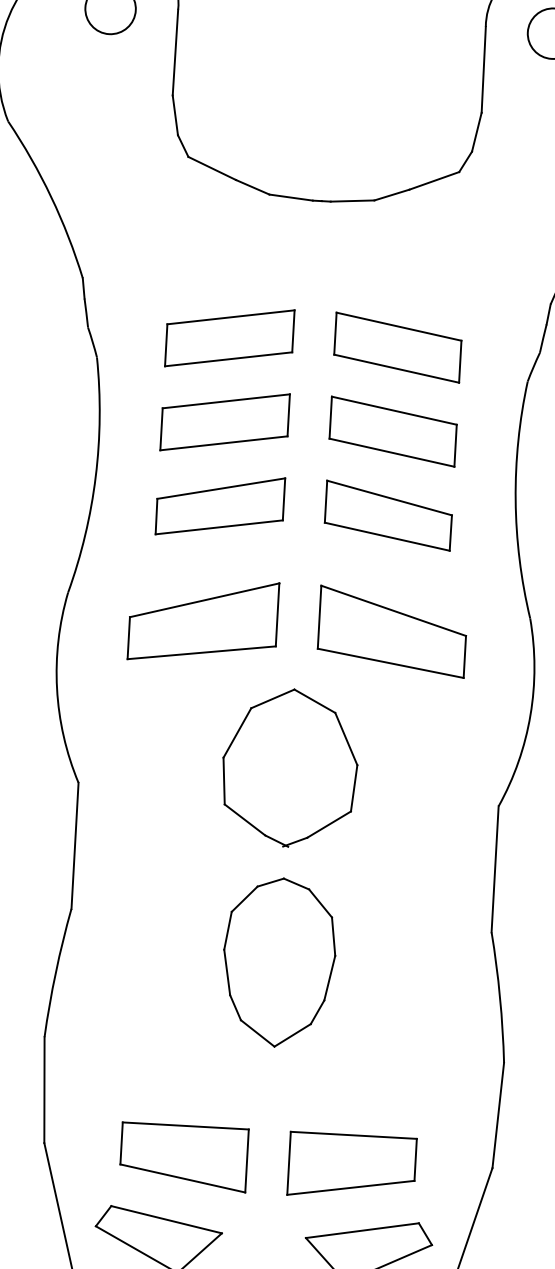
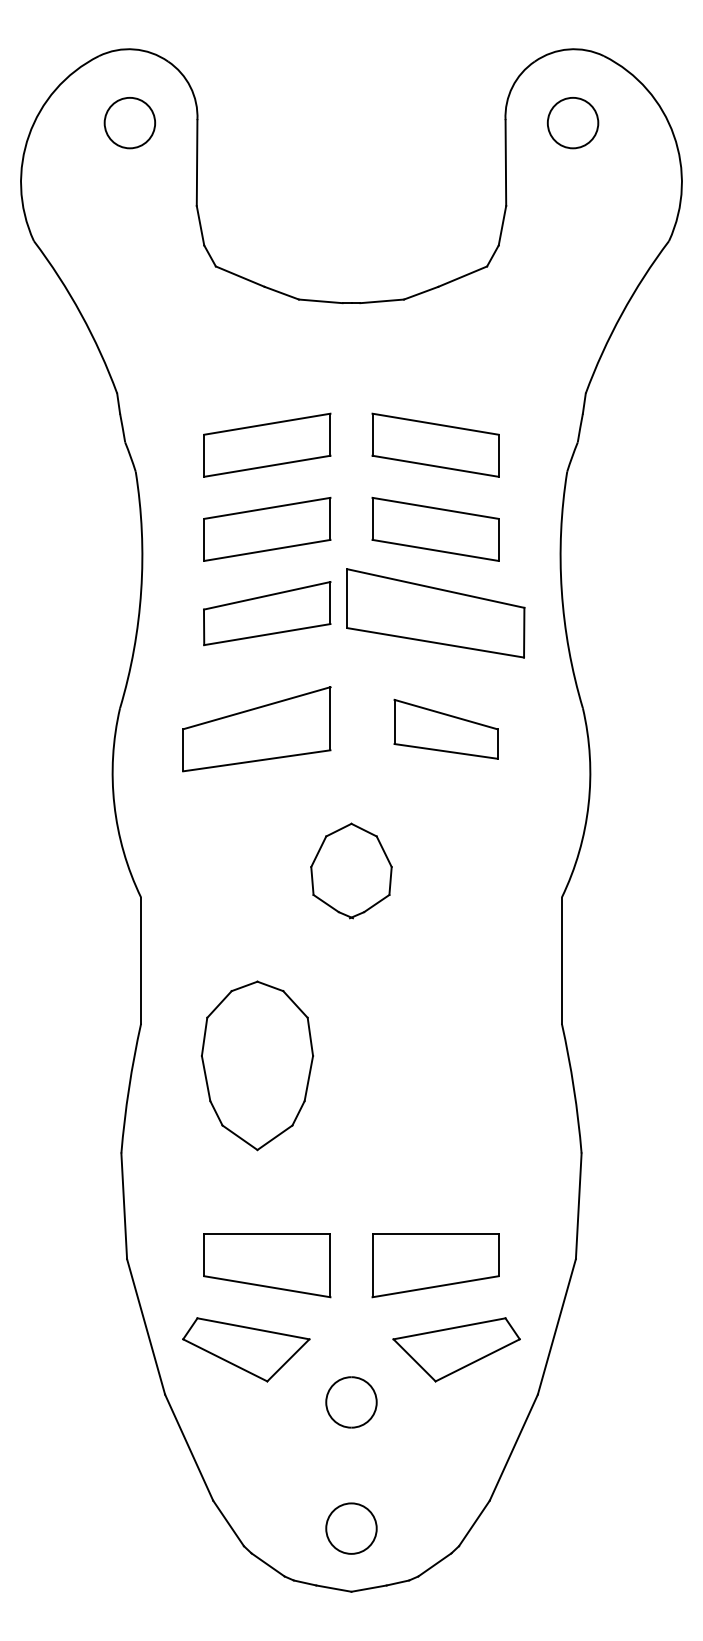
part: (388, 515) -> (435, 613), size x1.4
part: (391, 632) -> (445, 729), size x0.7
part: (290, 767) -> (351, 870), size x0.6
part: (279, 962) -> (257, 1065), moved

